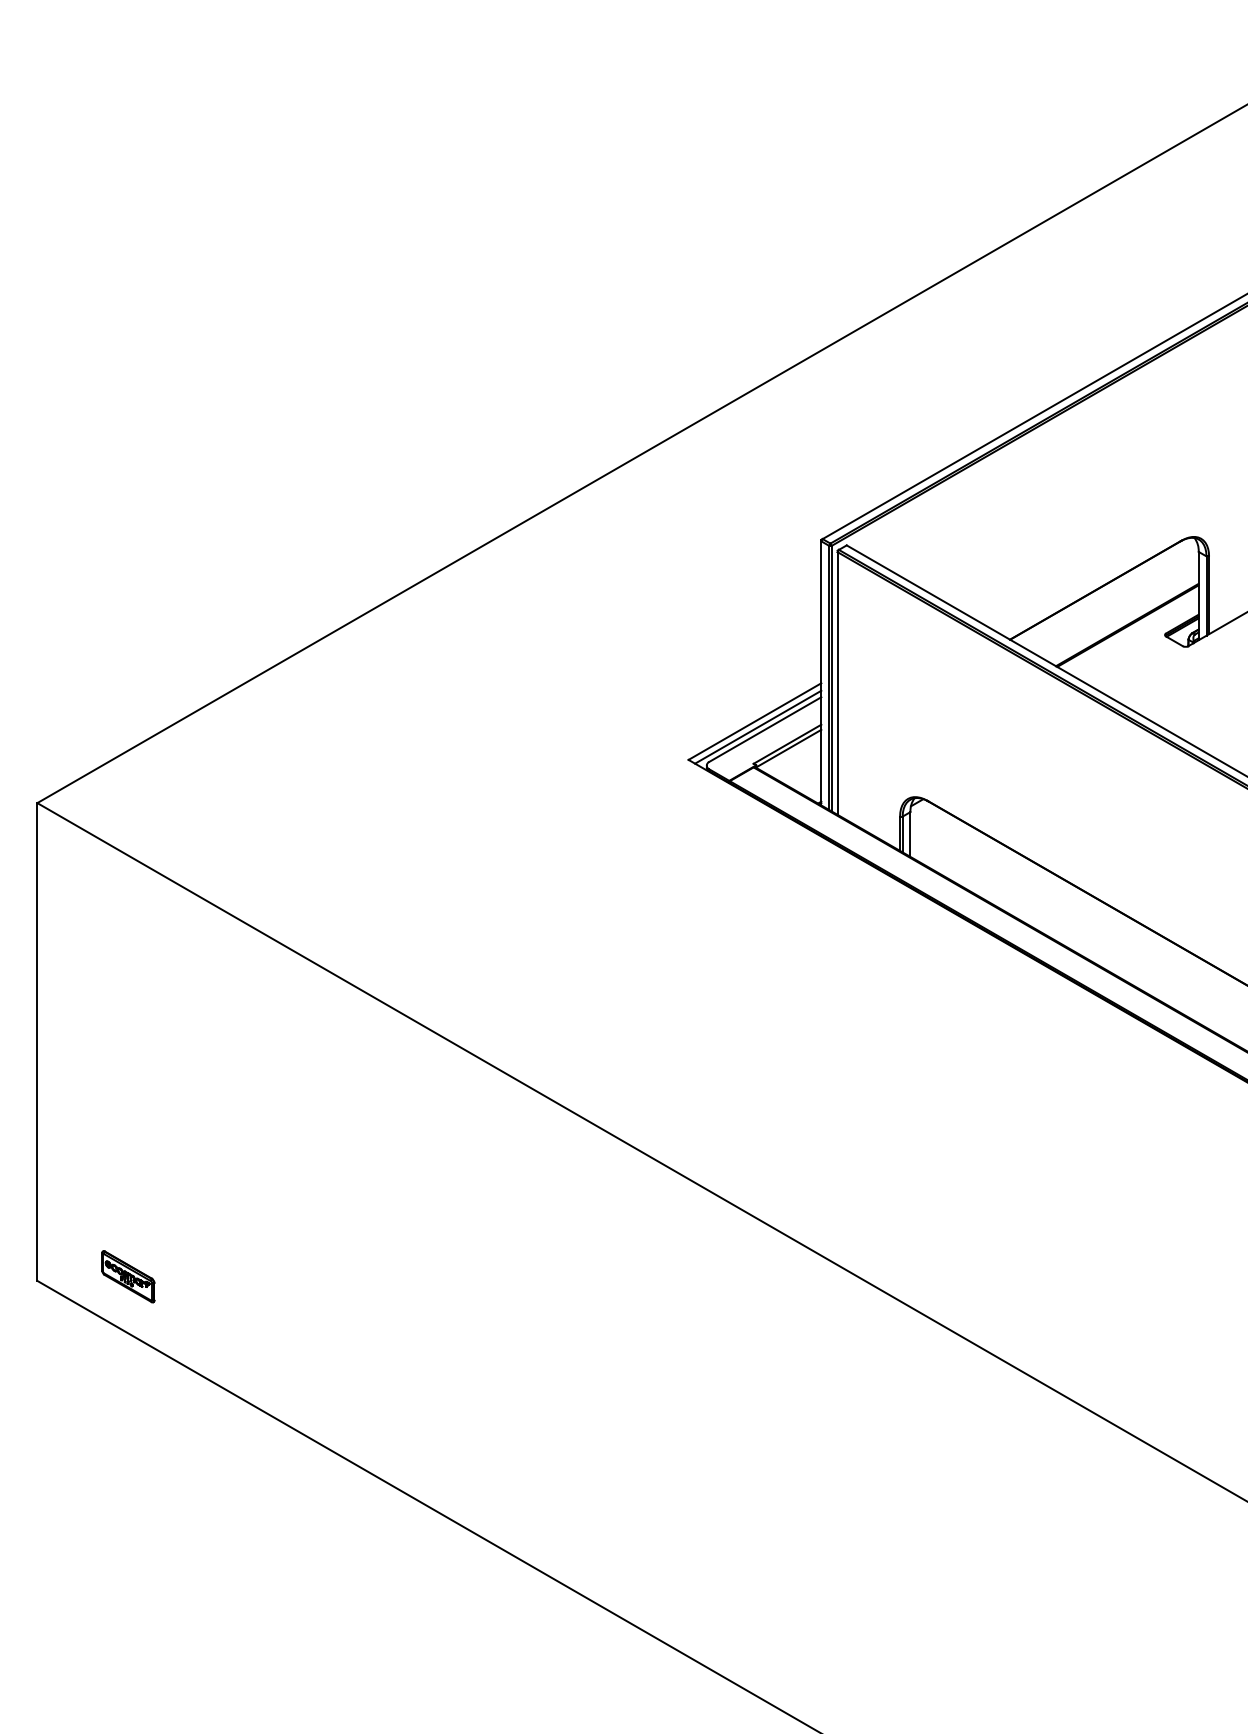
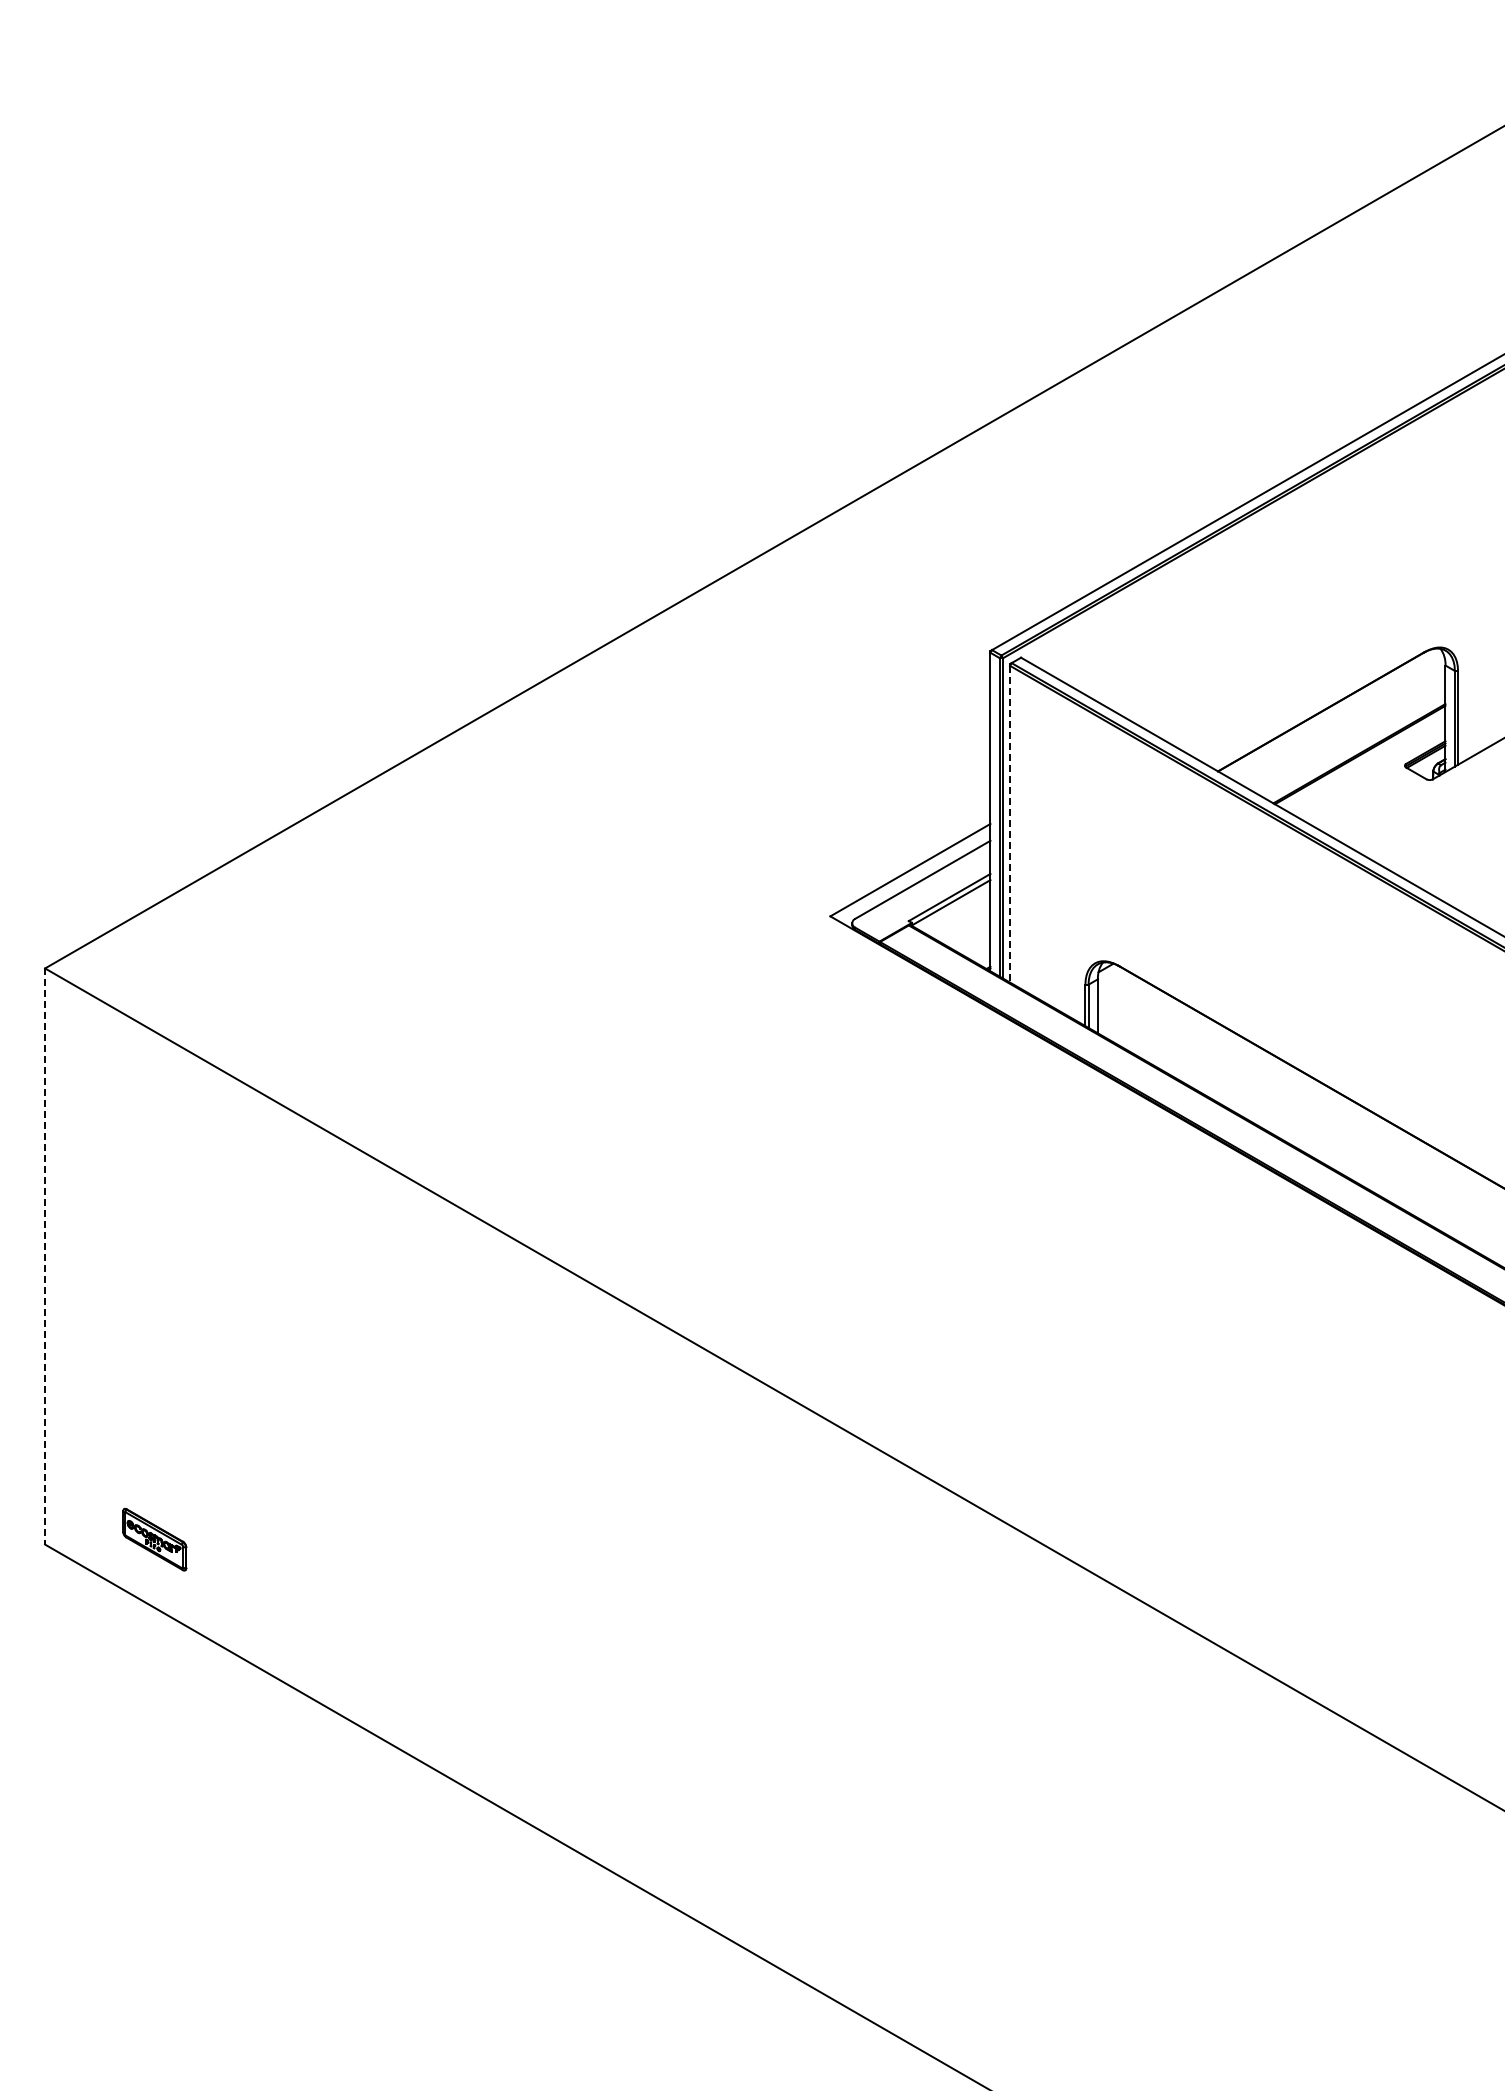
line: (837, 683) -> (1010, 824), solid -> dashed
line: (758, 726) -> (914, 876), removed
line: (37, 1042) -> (45, 1257), solid -> dashed

